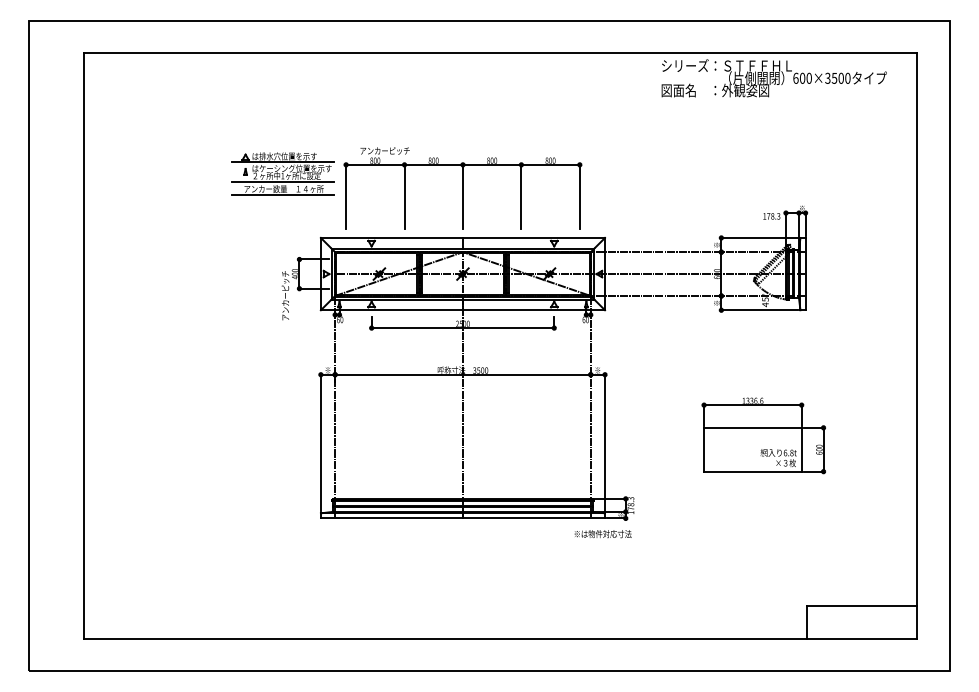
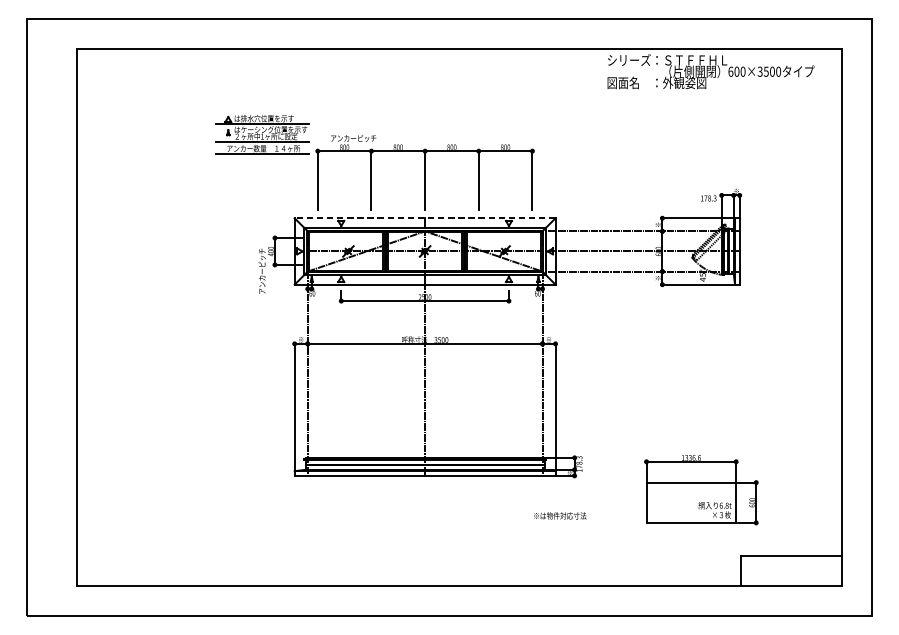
part: (282, 173) -> (262, 134), moved
line: (462, 237) -> (424, 217), solid -> dashed
part: (763, 435) -> (701, 489), moved
text: (602, 534) -> (559, 516), moved

